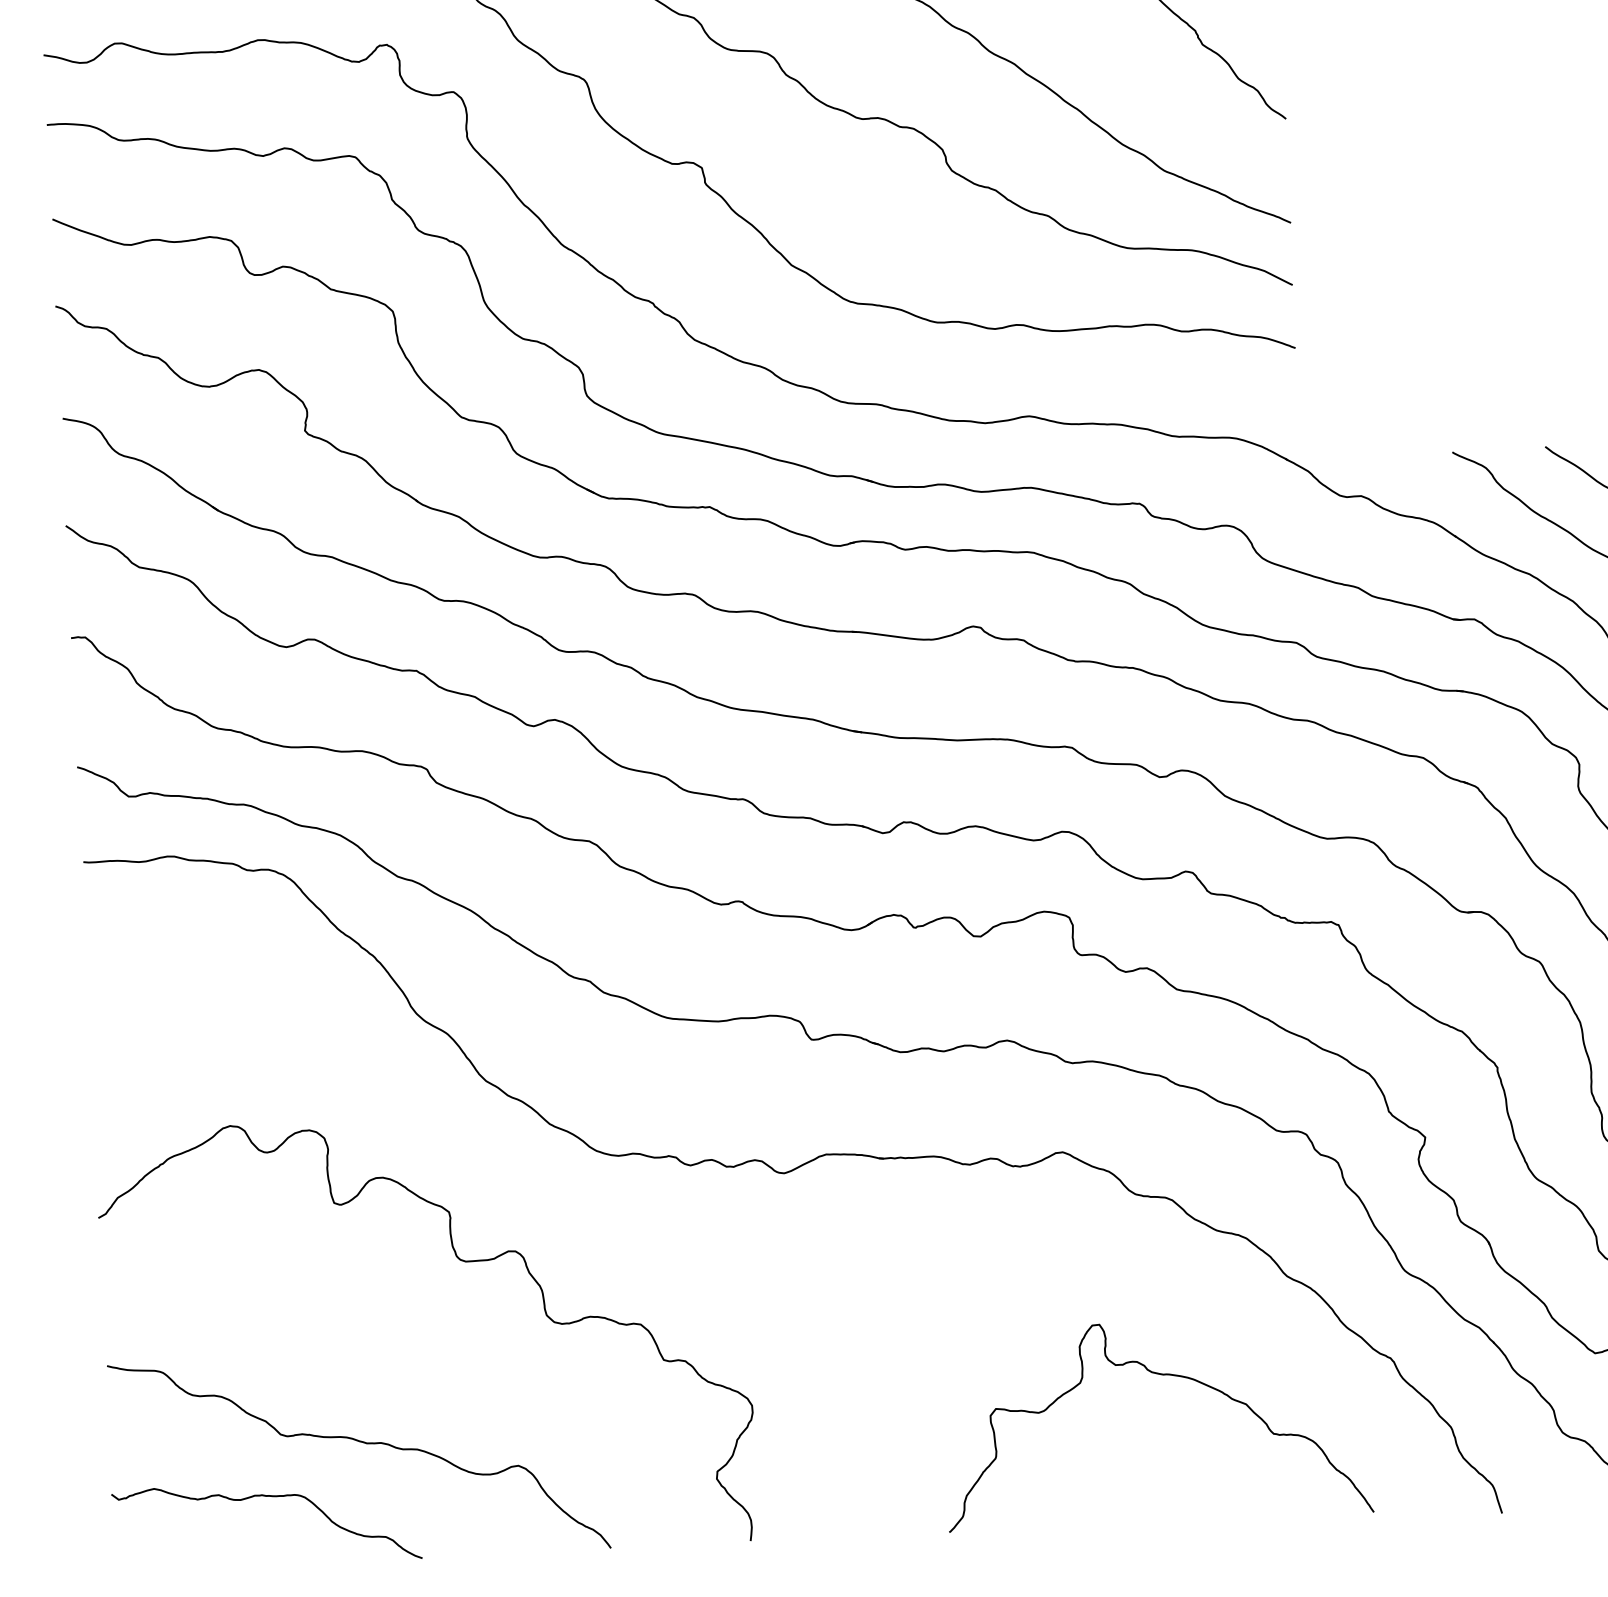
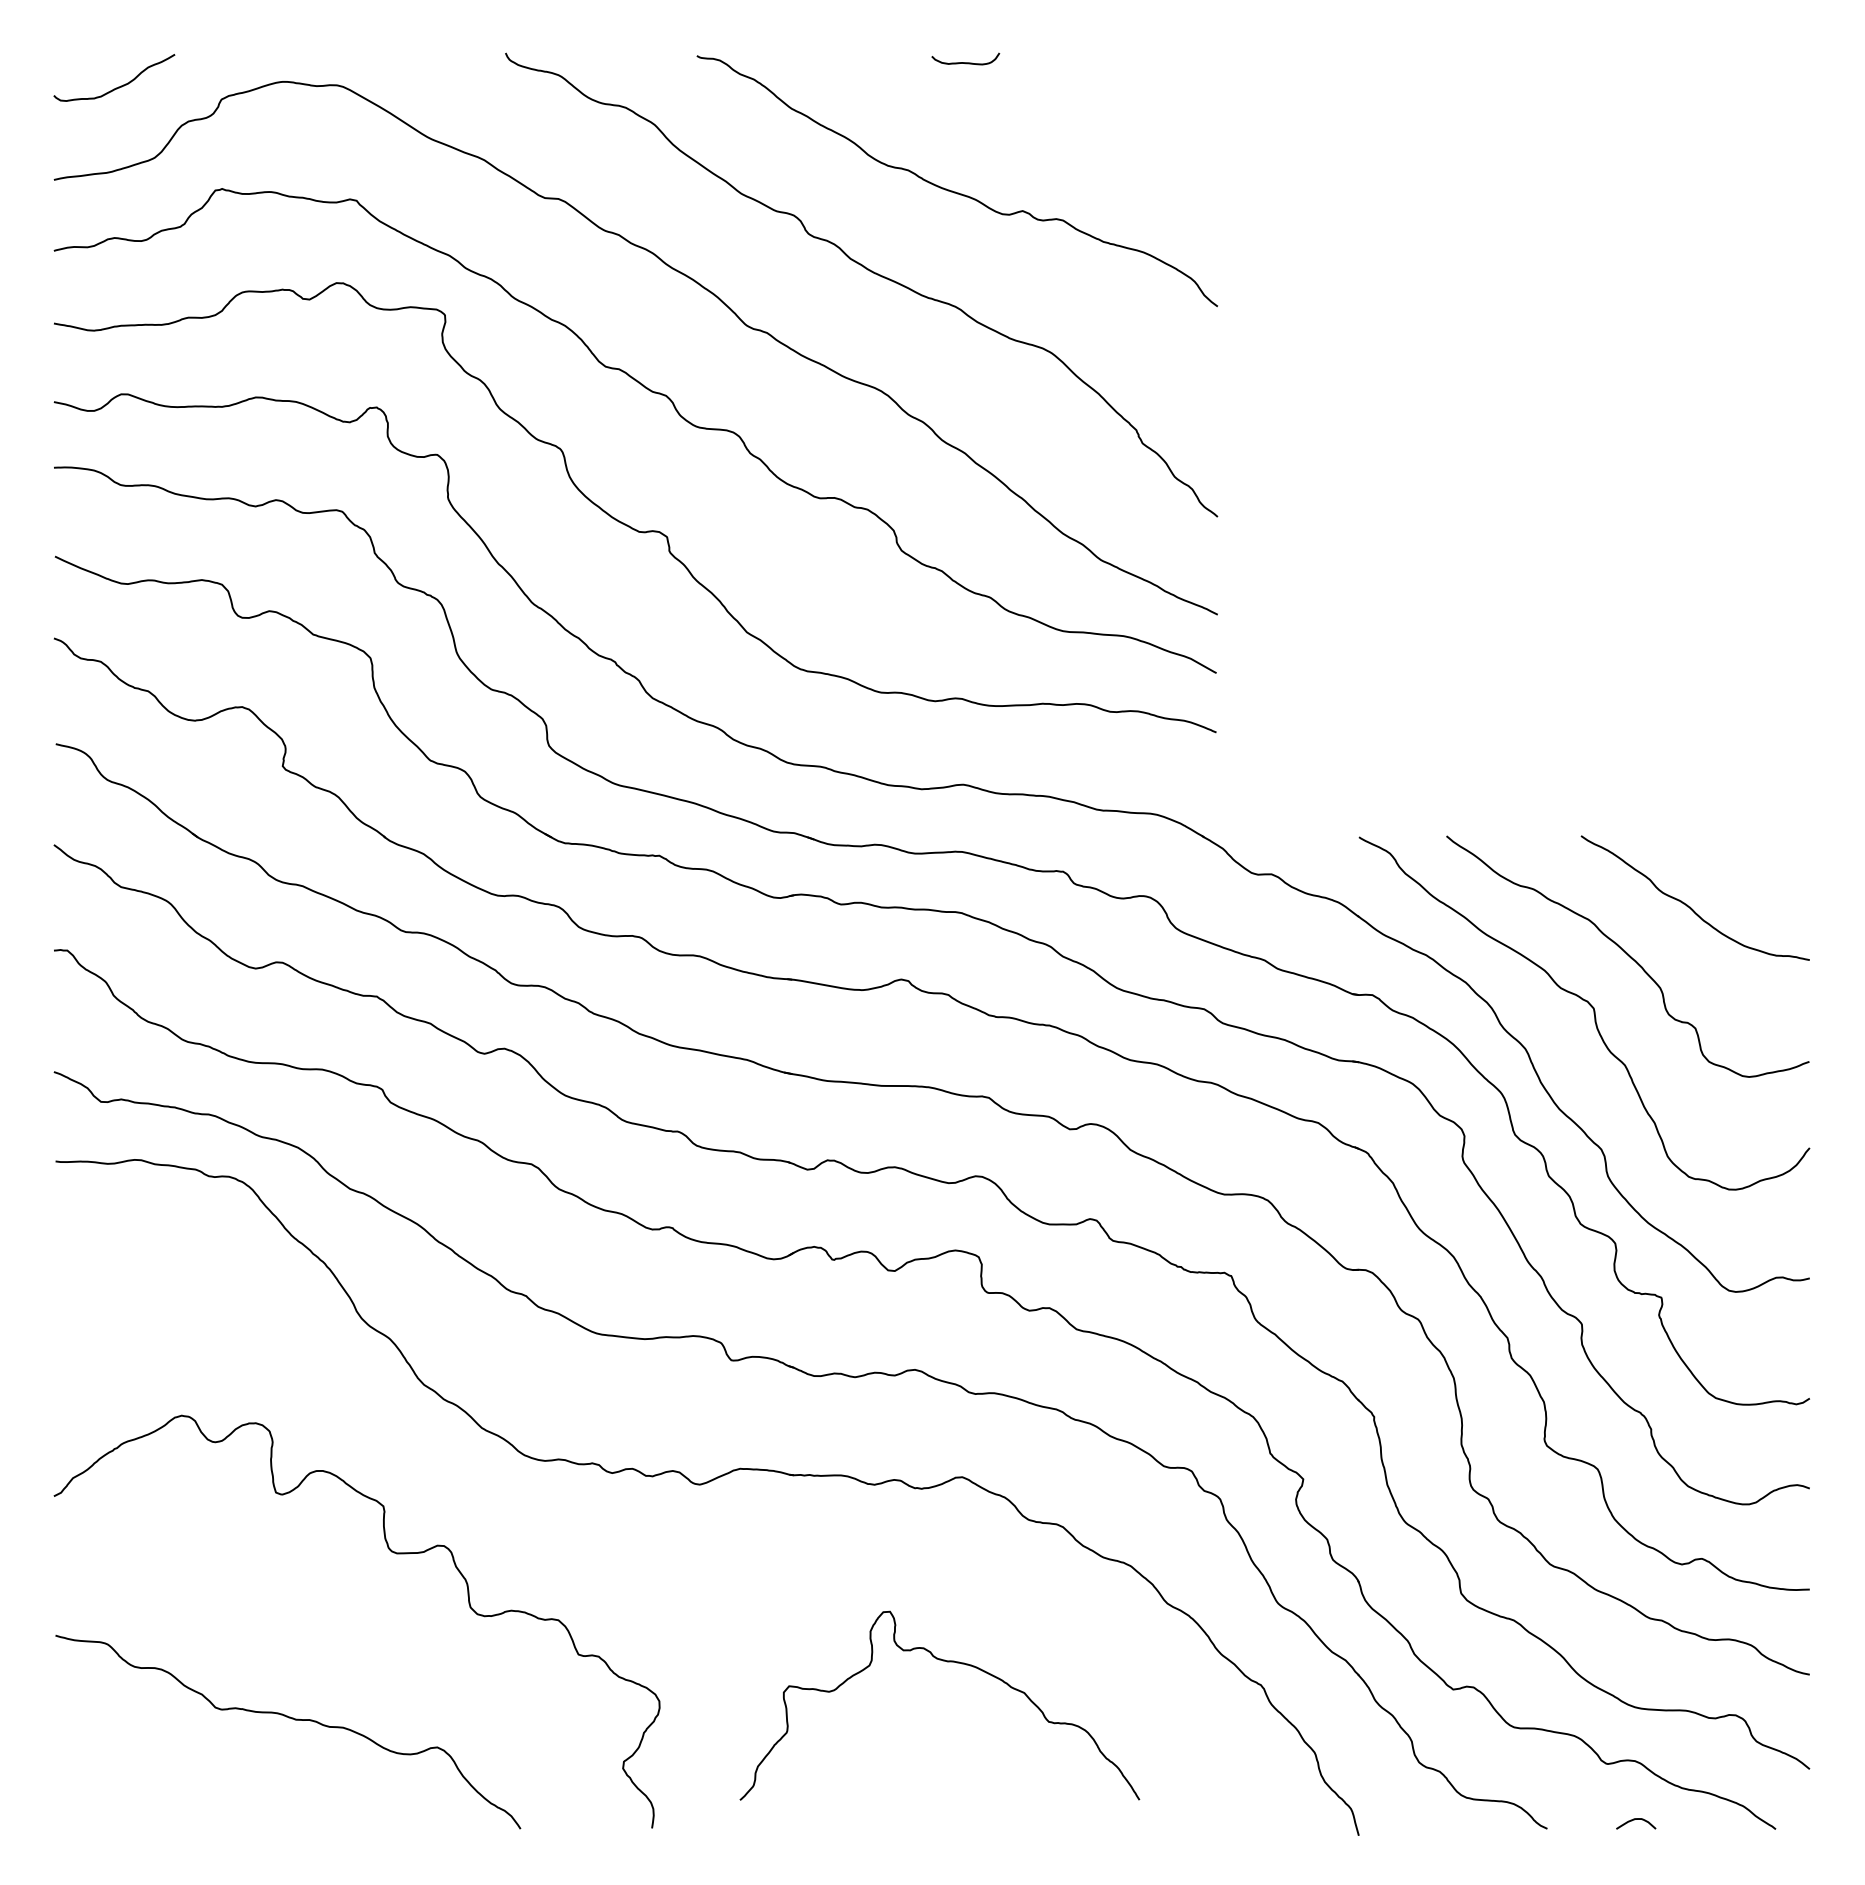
curve: (1162, 1375) -> (947, 1662), moved
curve: (272, 1497) -> (205, 1766), removed

